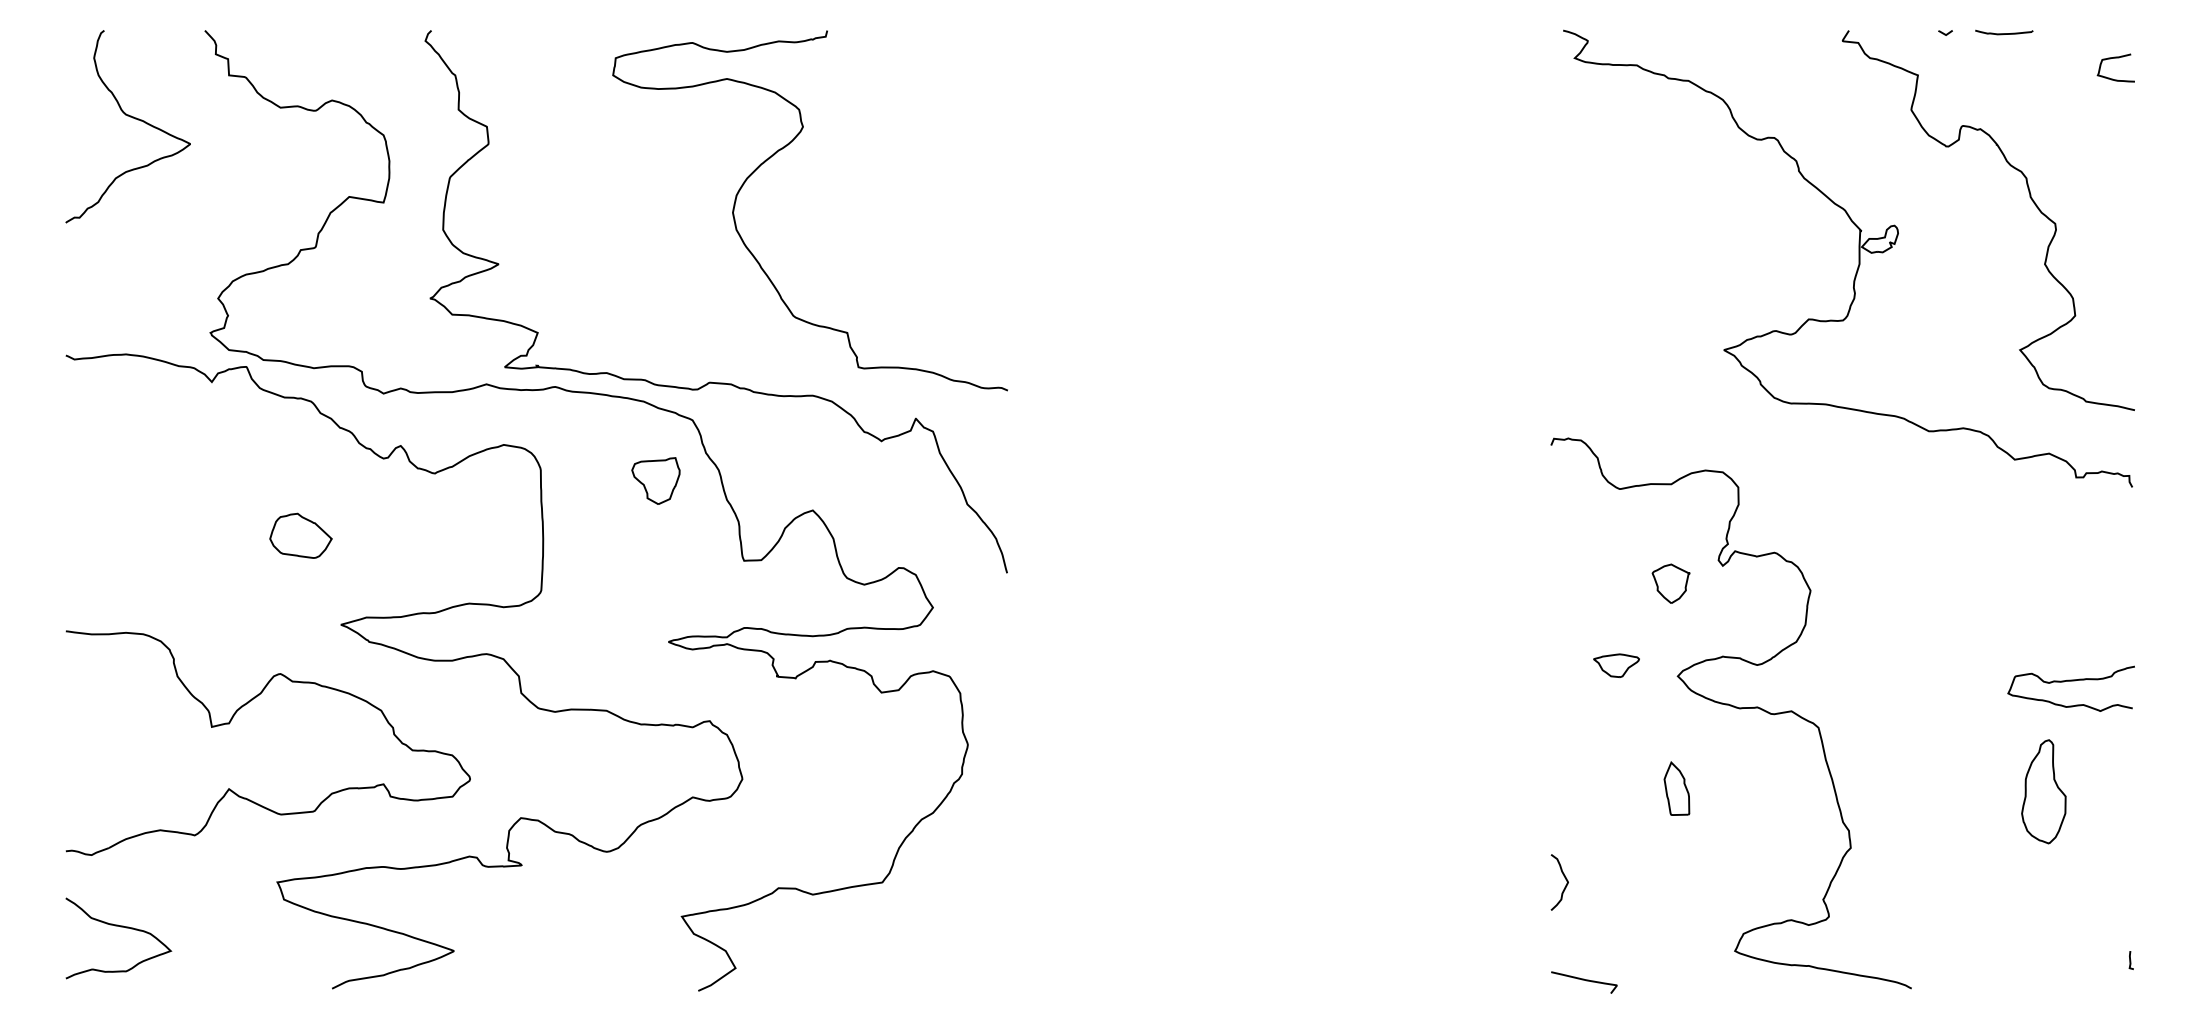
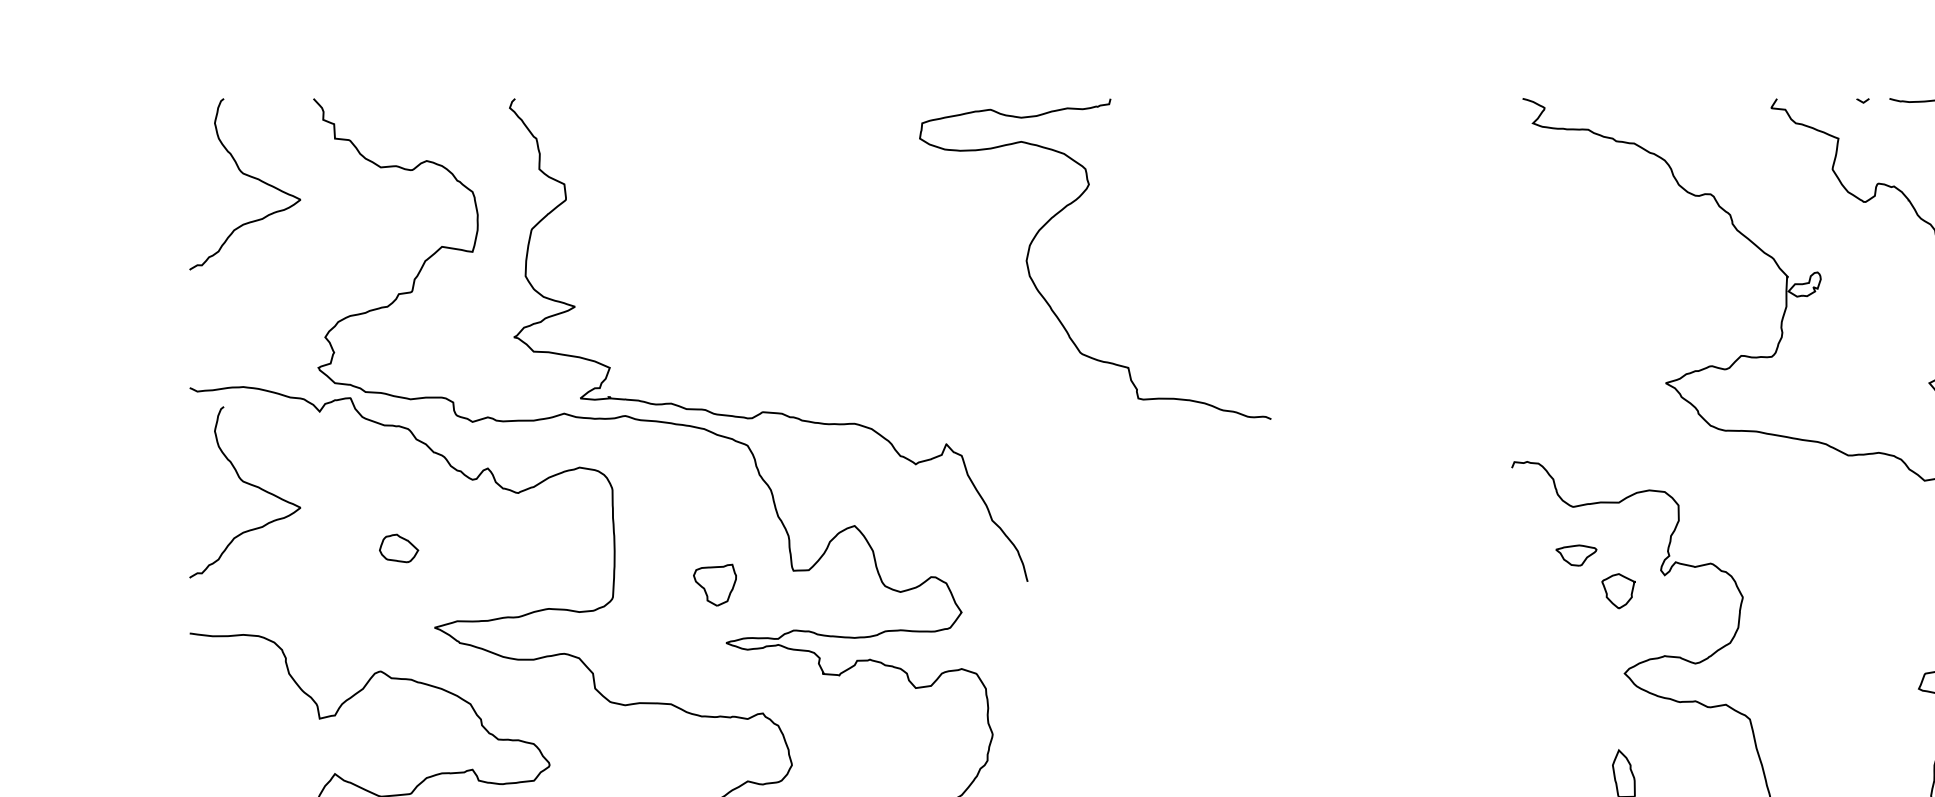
curve: (769, 159) -> (1059, 213), moved
curve: (132, 464) -> (249, 485), added
part: (655, 480) -> (714, 584), moved
part: (300, 535) -> (398, 548), size x0.7
part: (1616, 665) -> (1576, 555), moved

